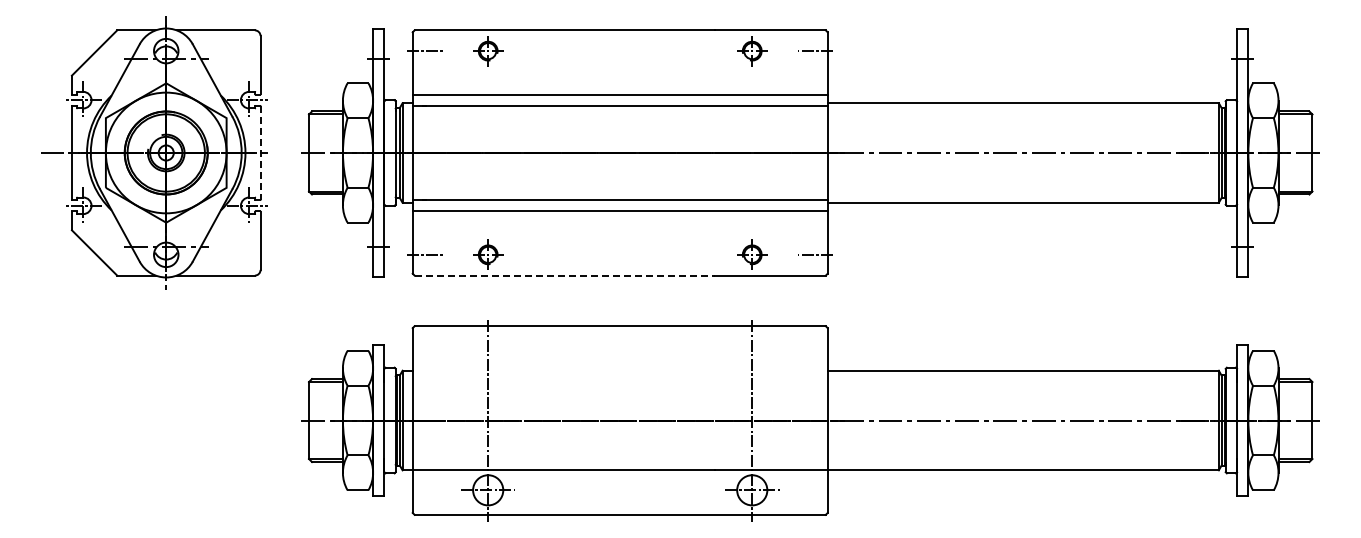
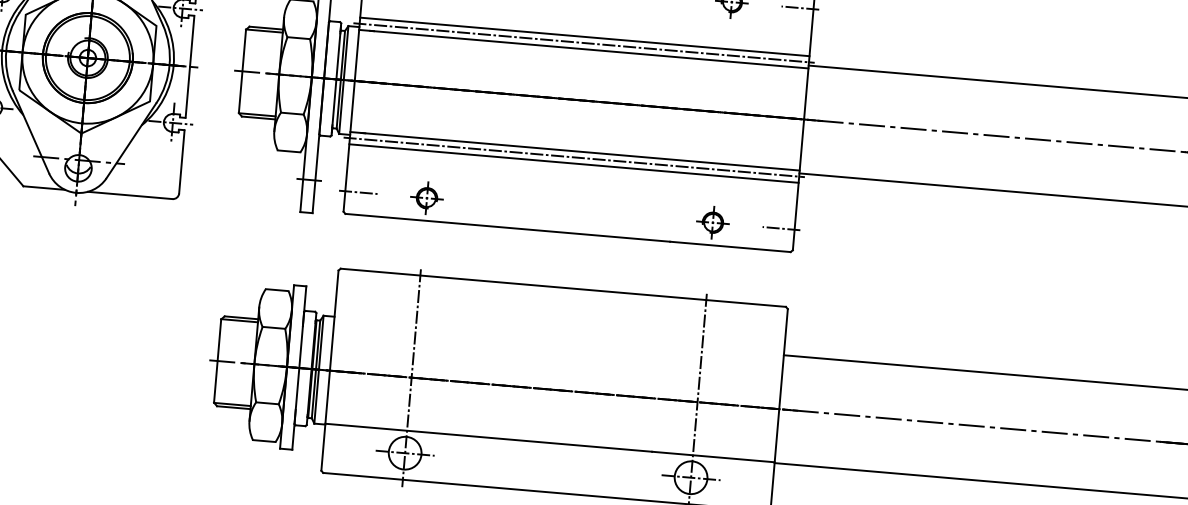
line: (619, 100) -> (583, 43), added
line: (260, 153) -> (189, 67), dashed -> solid
line: (619, 205) -> (573, 157), added
line: (564, 275) -> (507, 227), dashed -> solid

